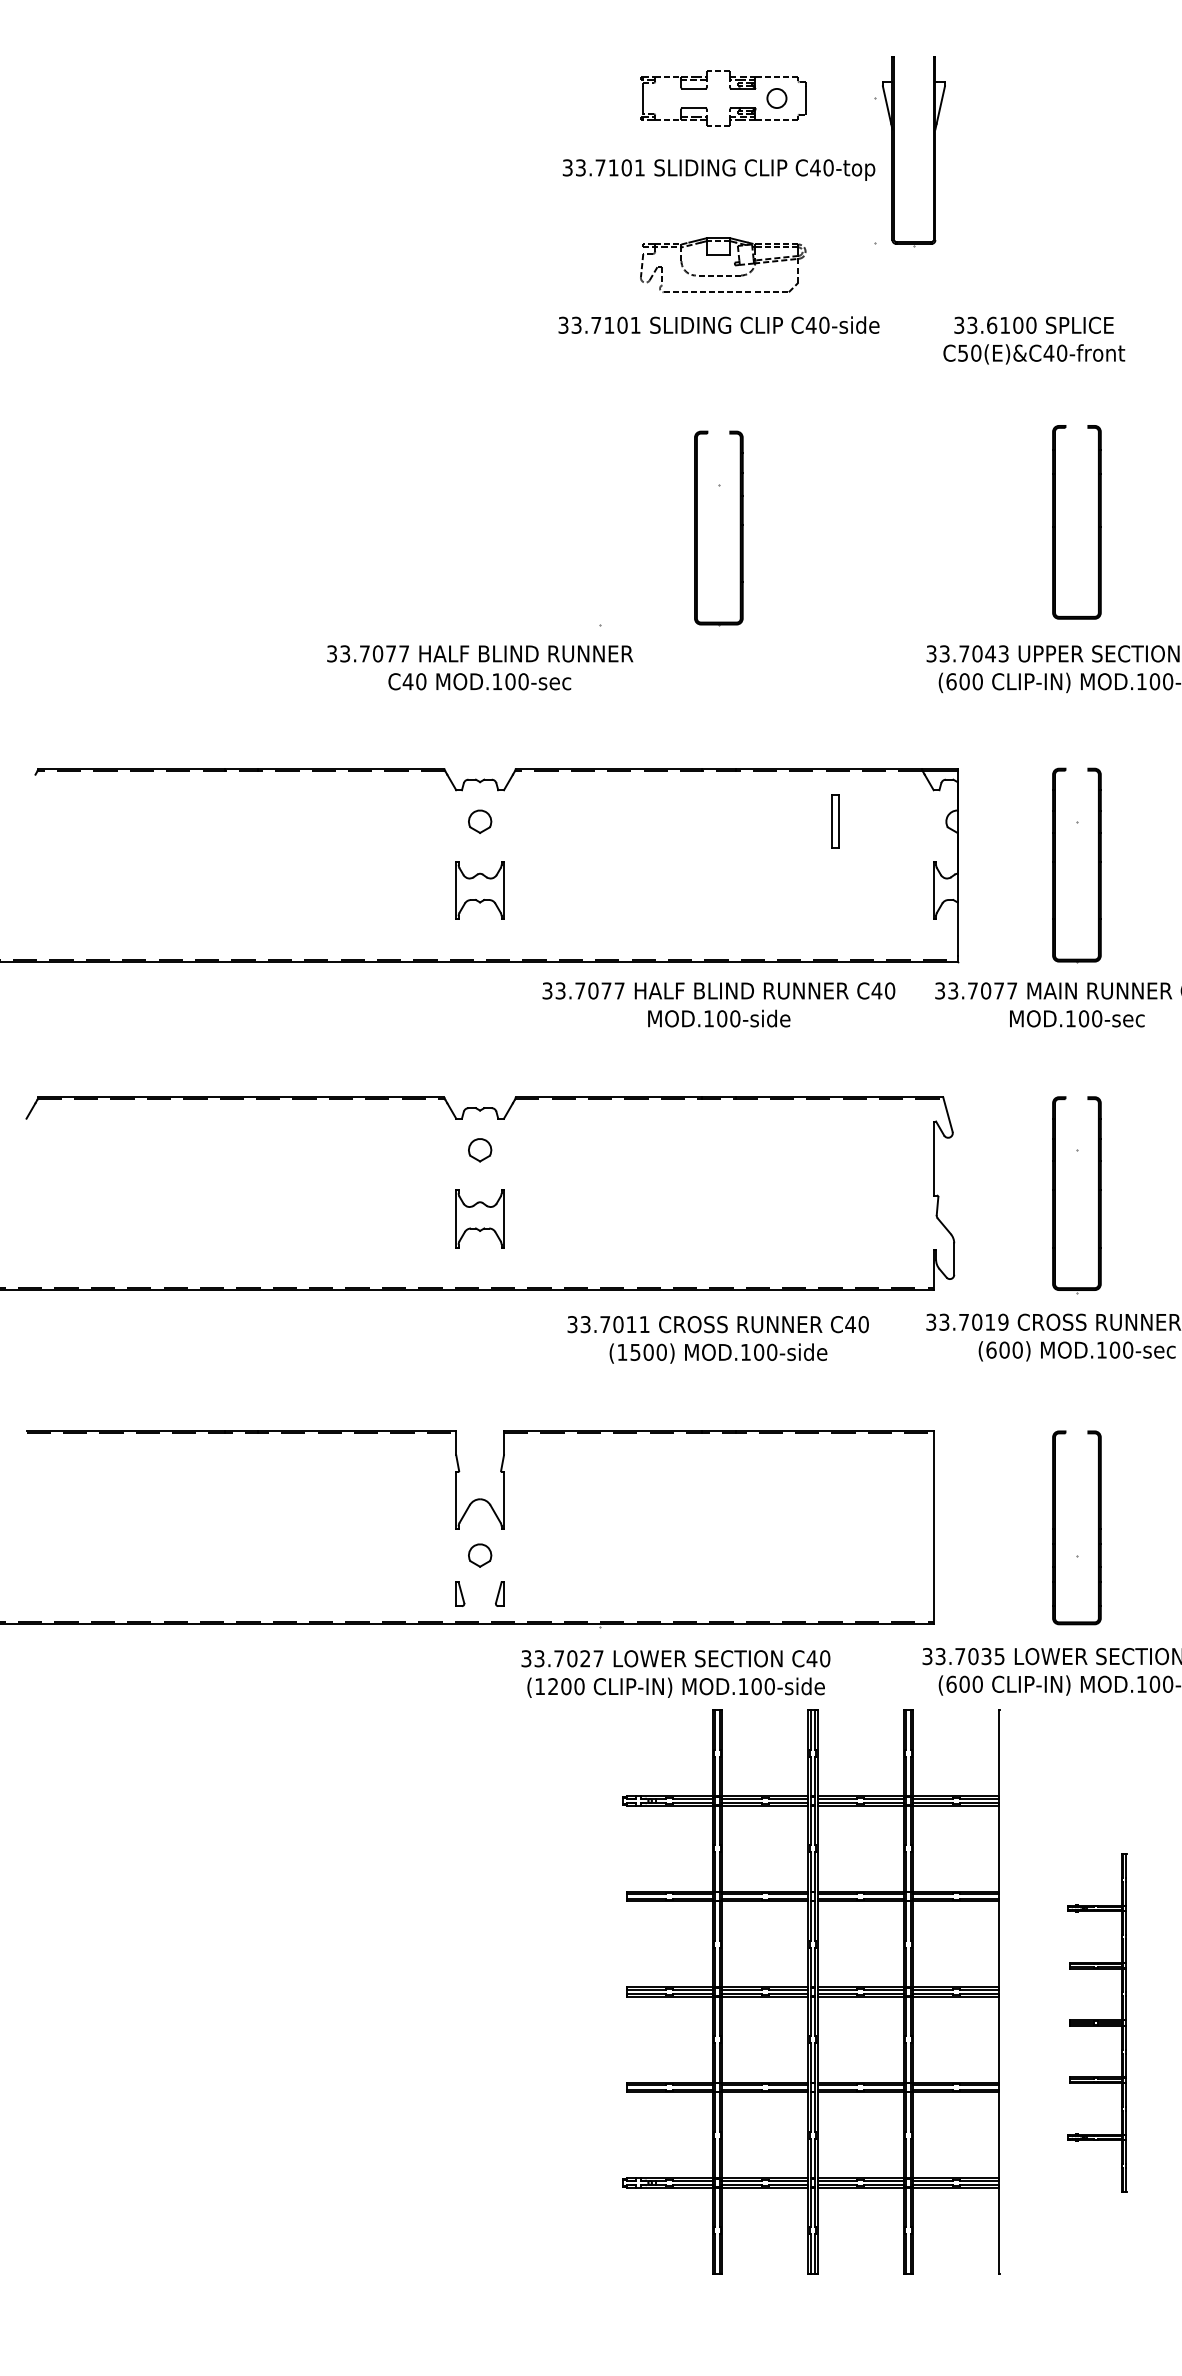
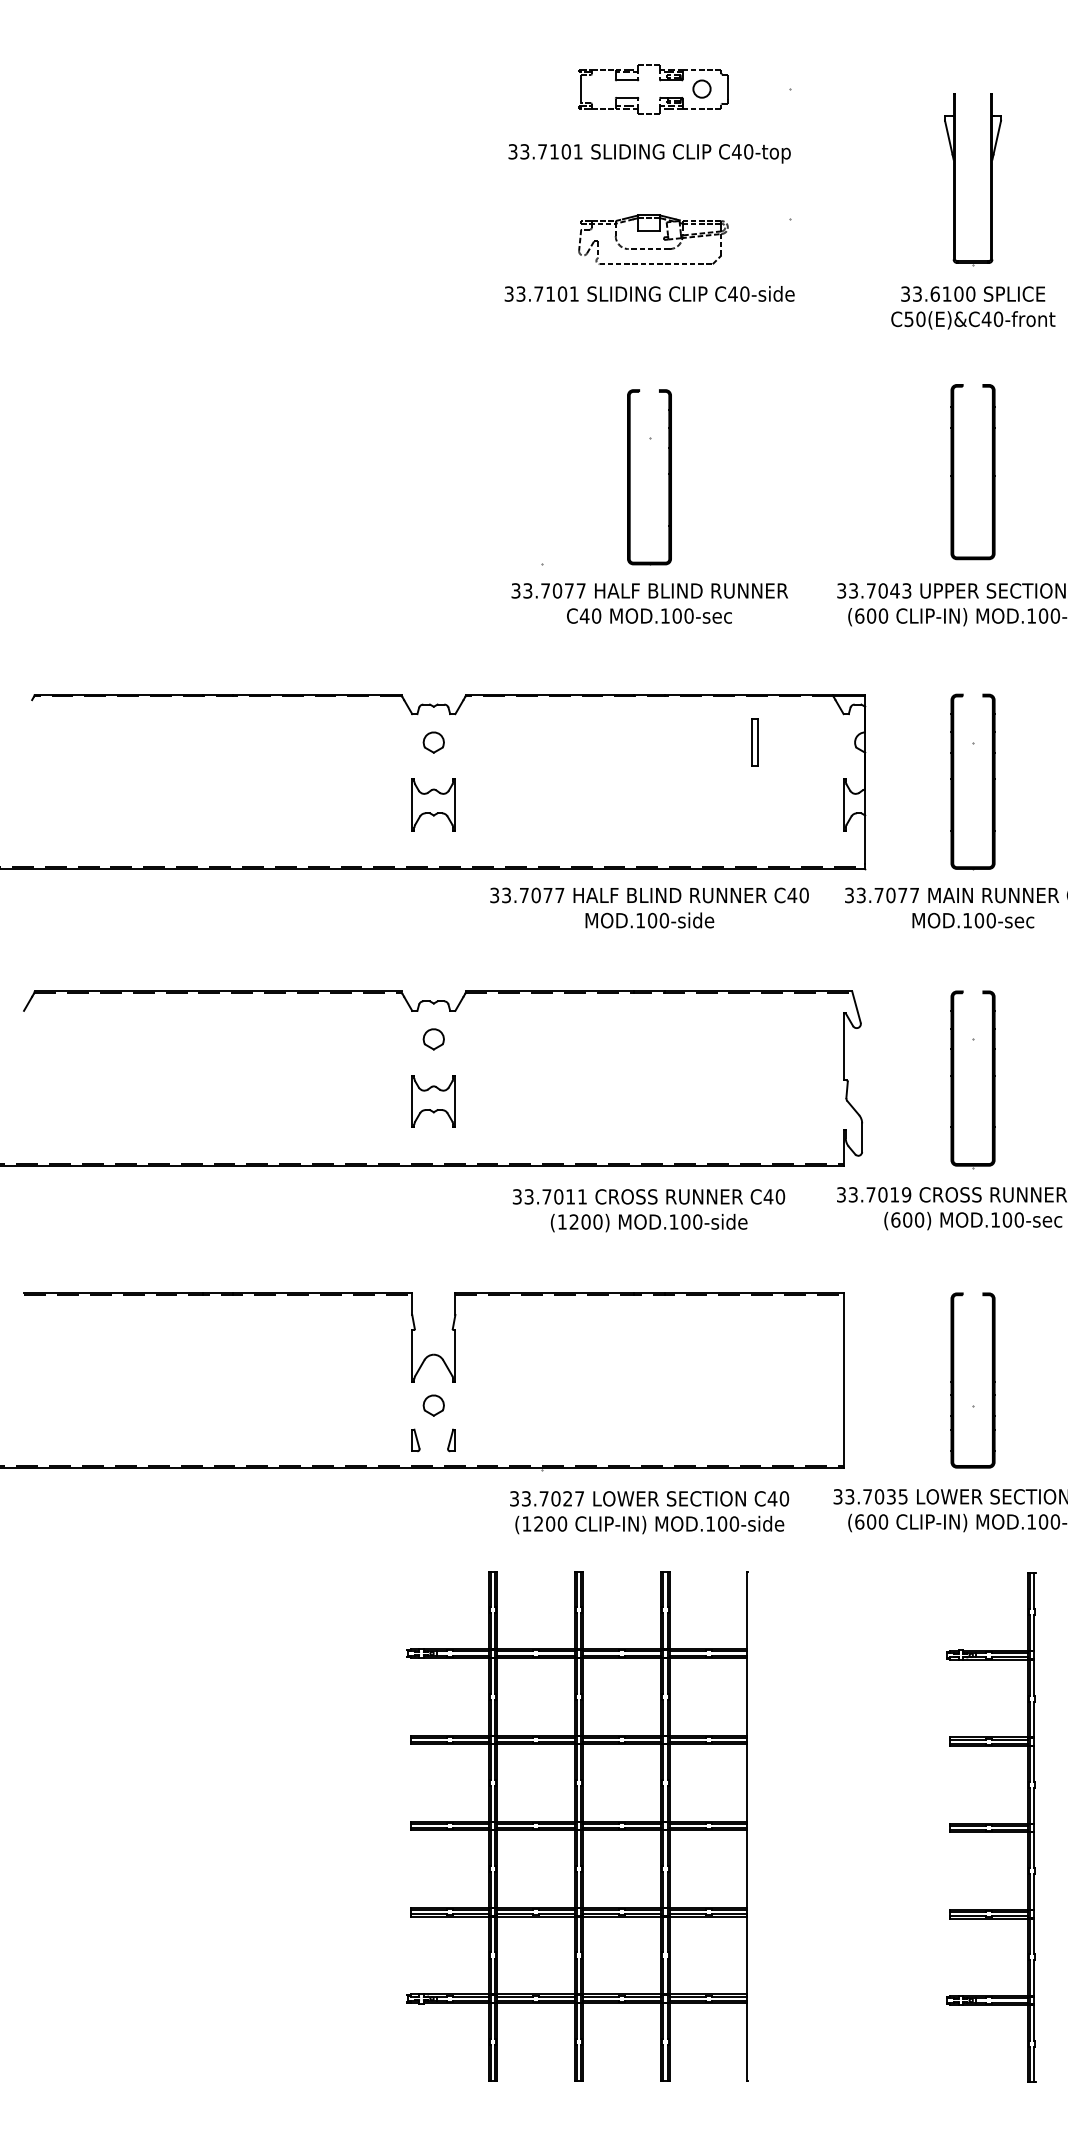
part: (894, 151) -> (955, 179), moved
text: (1034, 340) -> (973, 307), moved
text: (480, 667) -> (650, 603), moved
text: (635, 1351) -> (574, 1221), (1500) -> (1200)
text: (675, 1673) -> (649, 1512), moved
part: (811, 1991) -> (577, 1825), moved
part: (1097, 2022) -> (991, 1827), size x1.67

